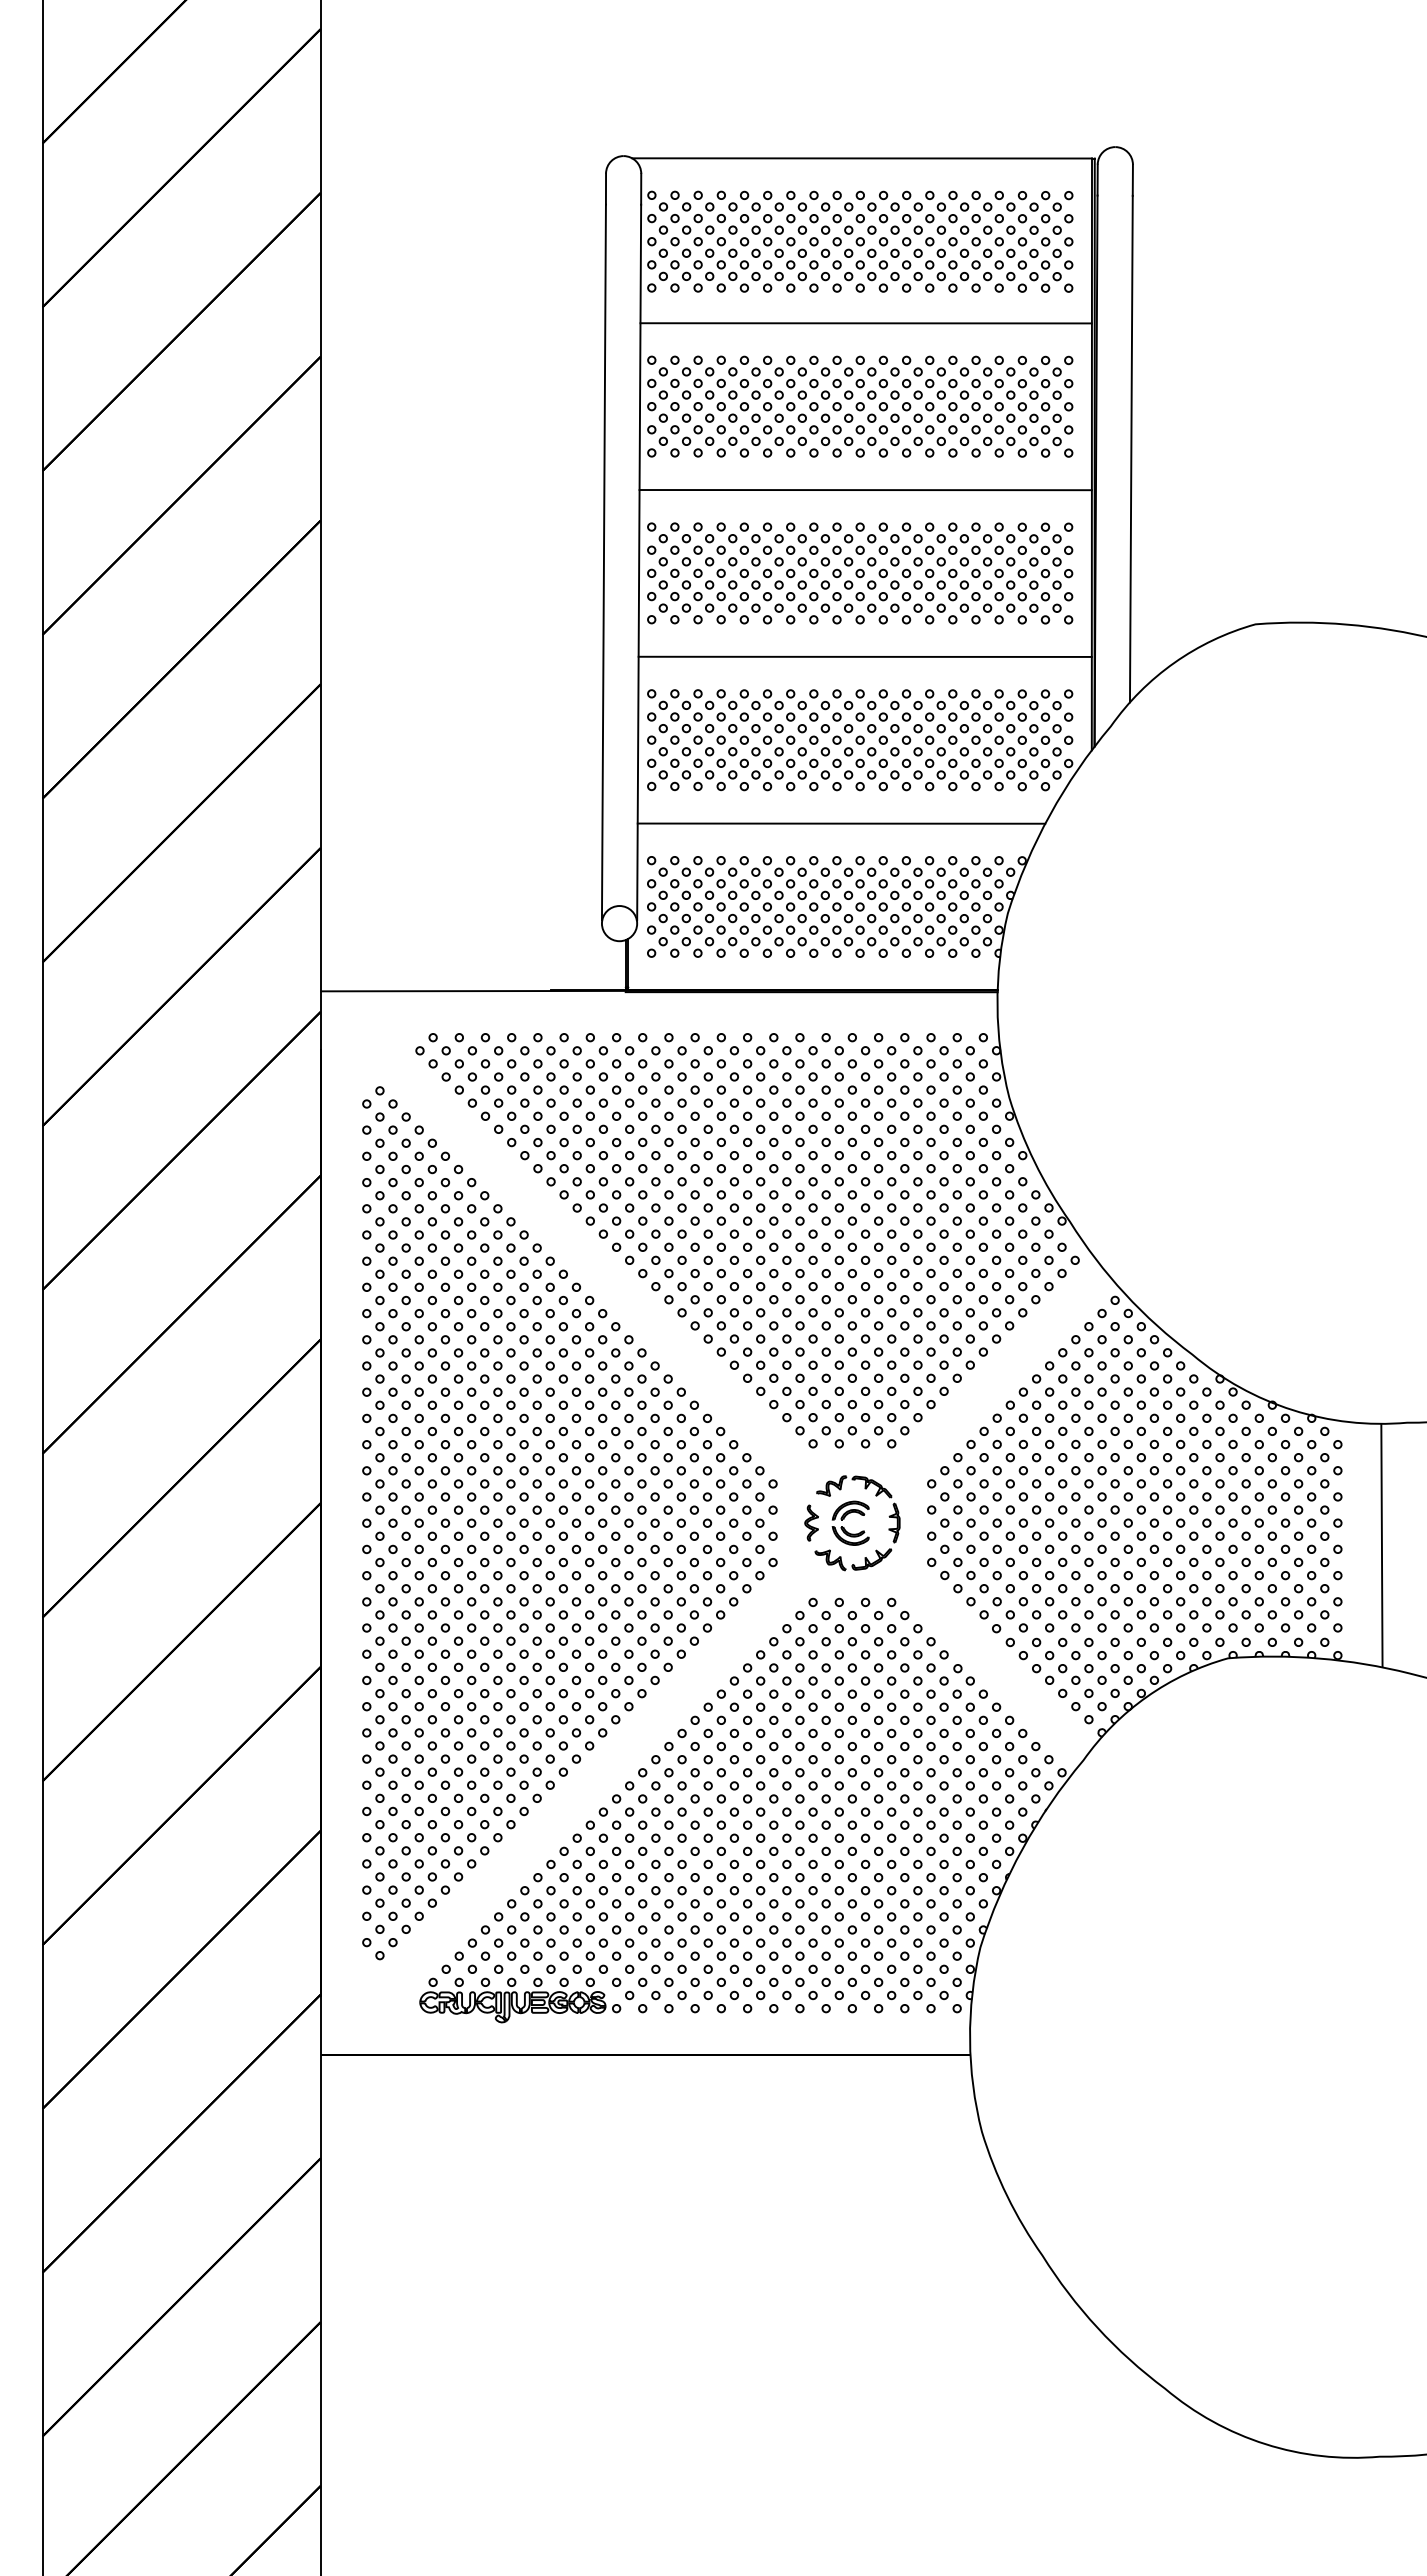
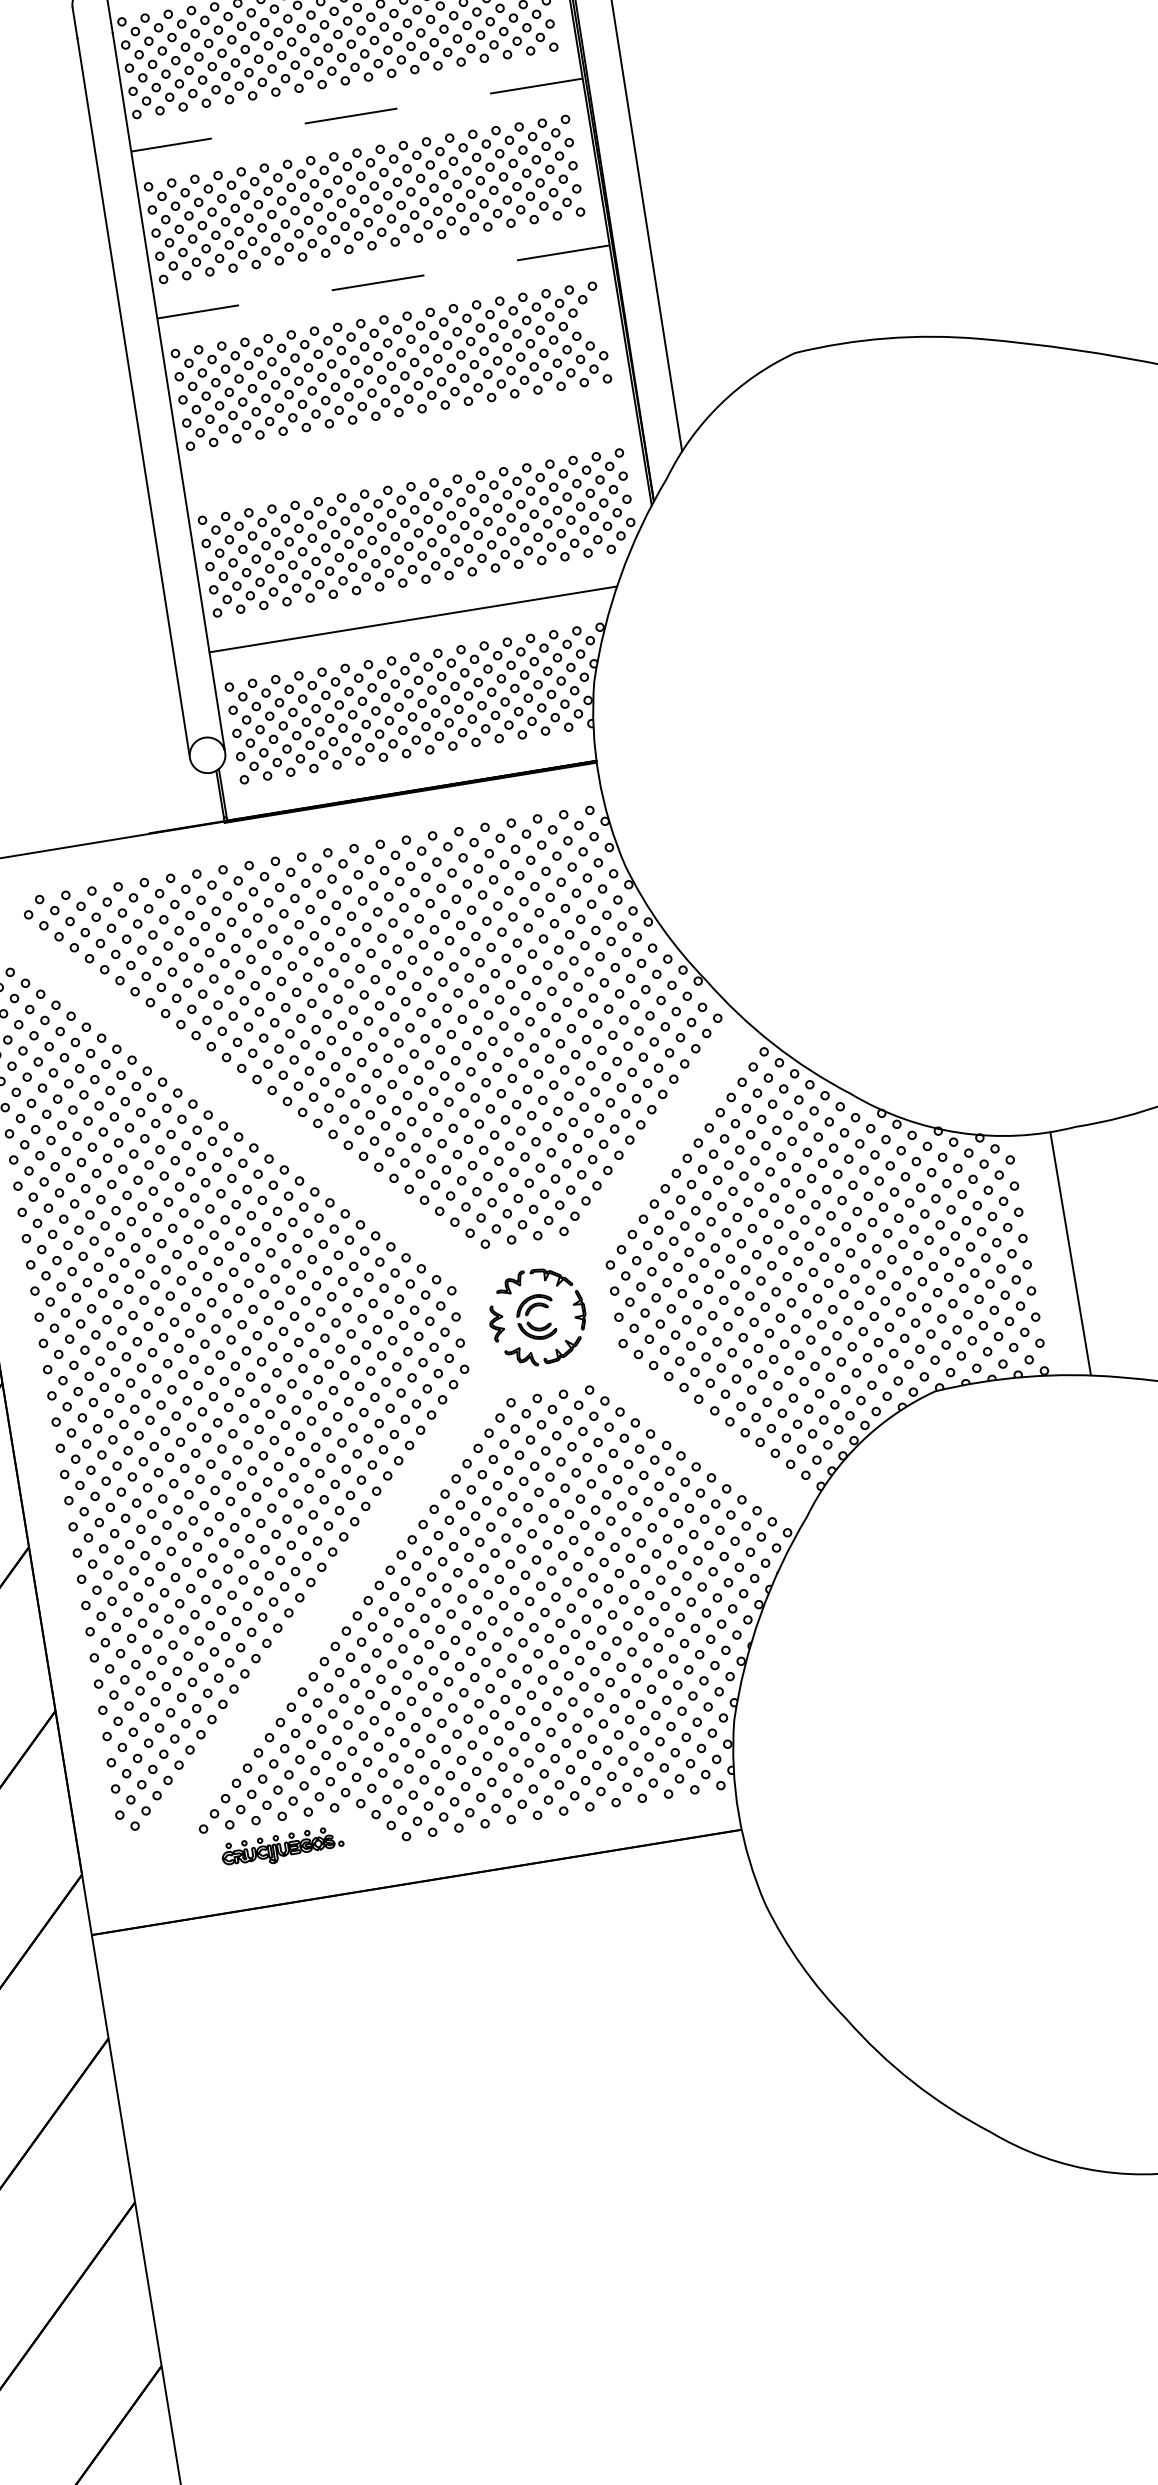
line: (866, 323) -> (357, 115), solid -> dashed
line: (865, 490) -> (383, 282), solid -> dashed
part: (1062, 561) -> (591, 321), removed
line: (864, 656) -> (409, 448), removed
part: (520, 2000) -> (282, 1848), size x0.6

